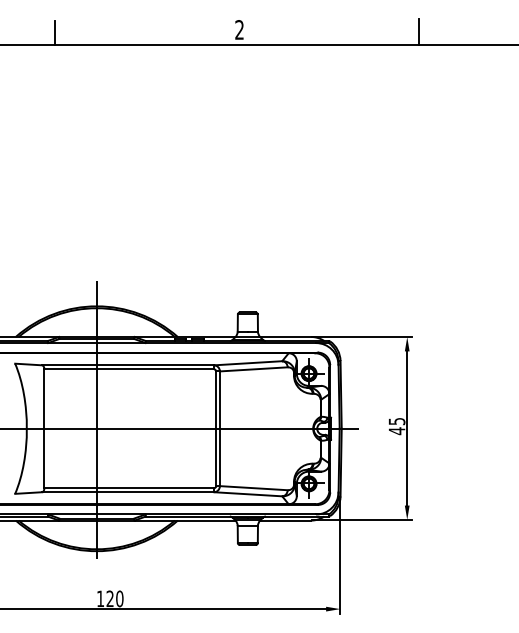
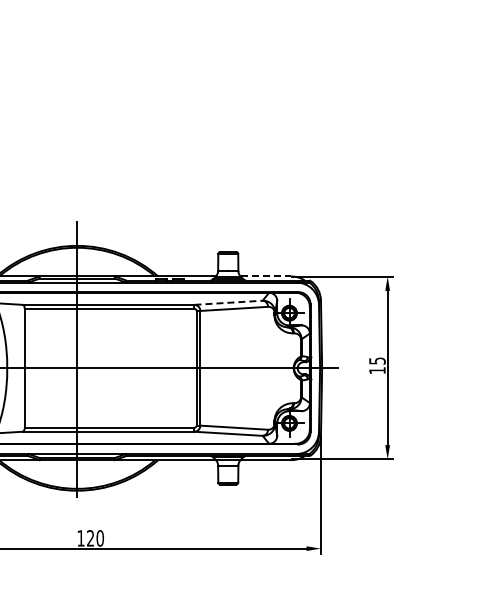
line: (286, 336) -> (266, 276), solid -> dashed
line: (248, 363) -> (228, 303), solid -> dashed
text: (396, 431) -> (376, 371), 45 -> 15

